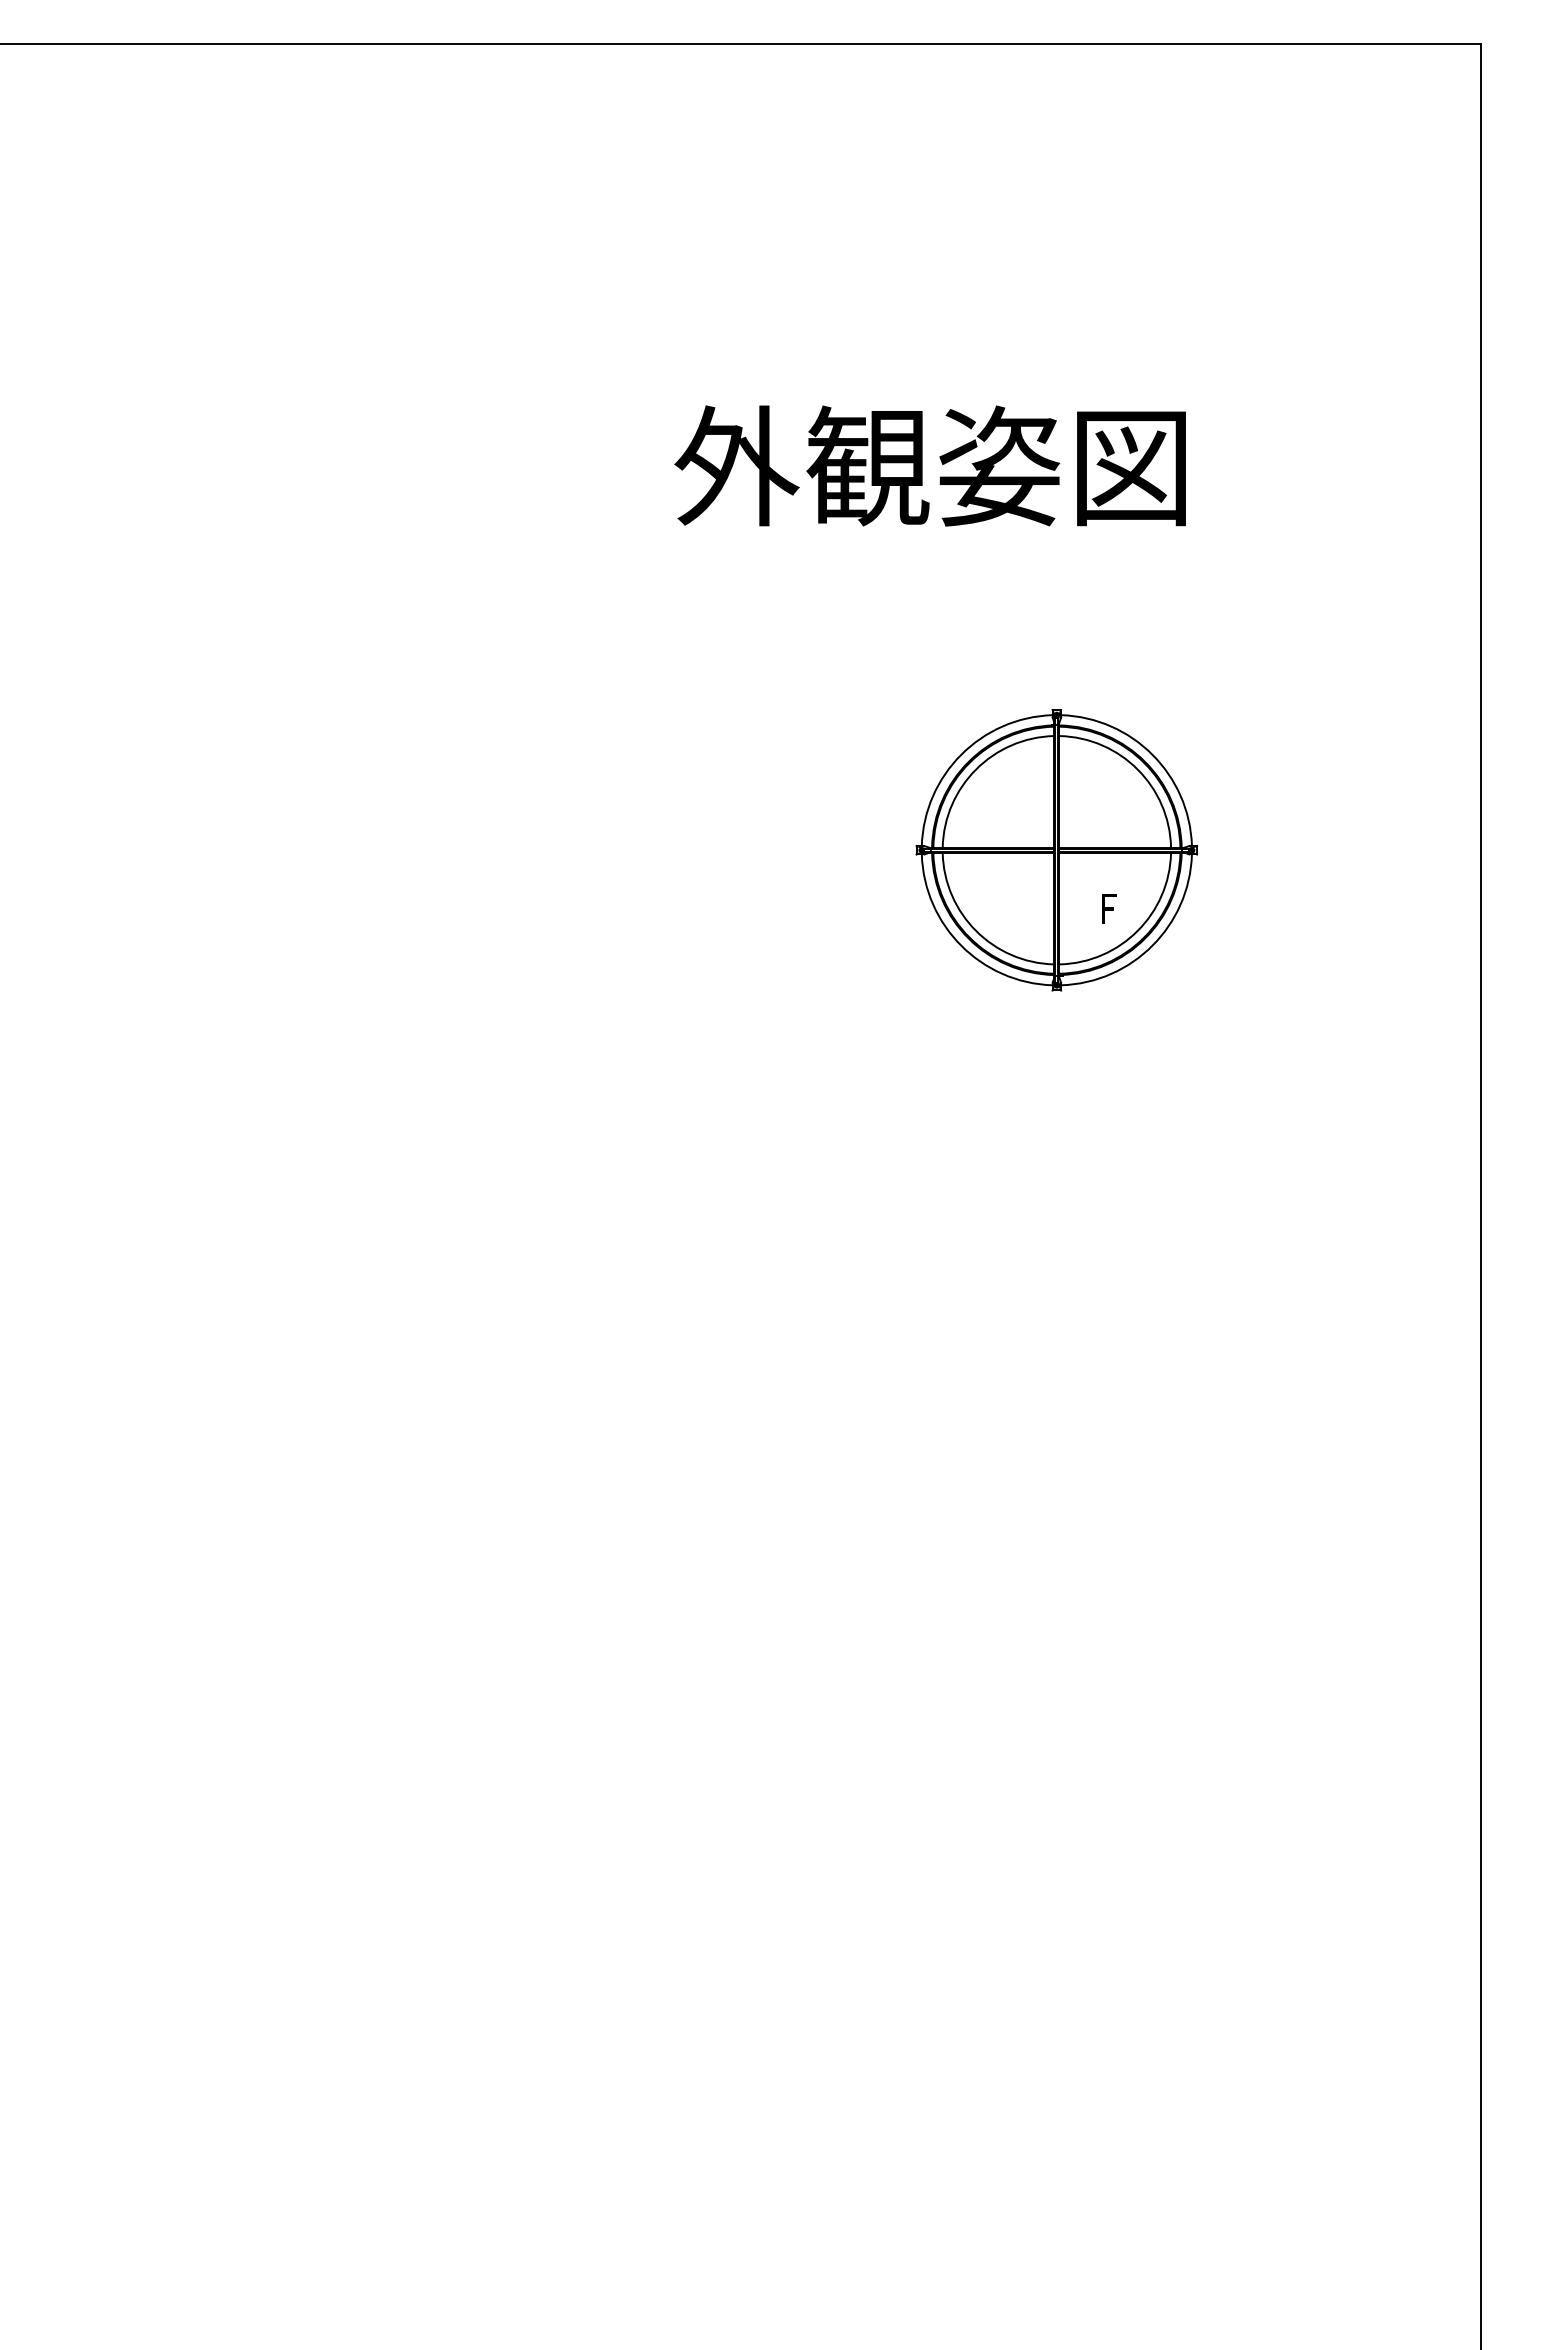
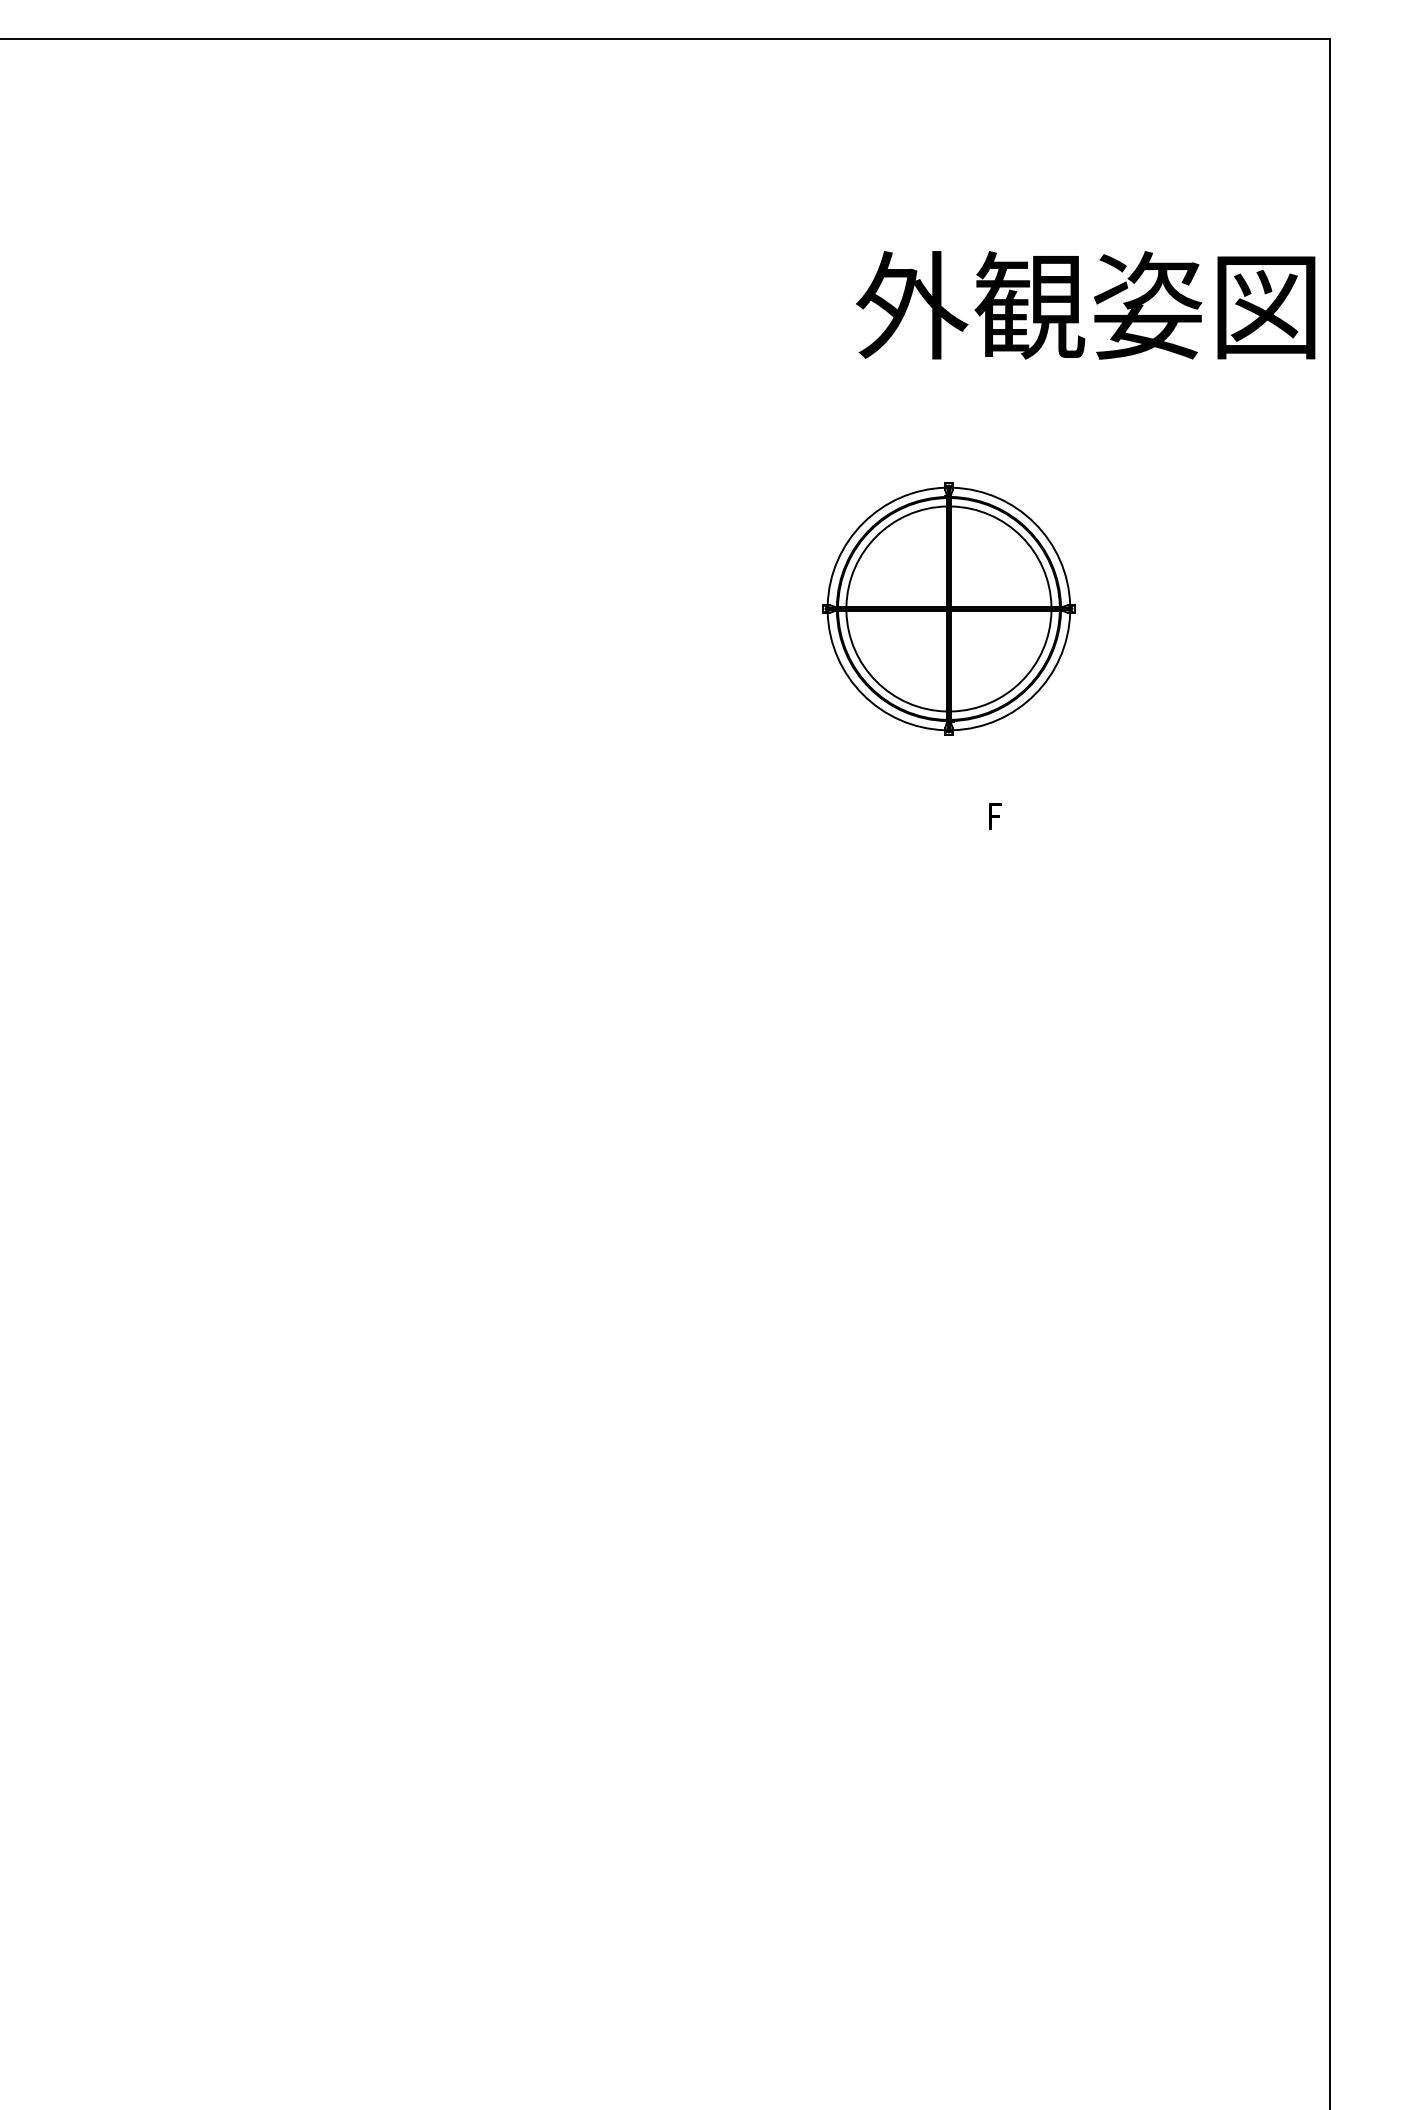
text: (929, 465) -> (1085, 304), moved
part: (1056, 850) -> (948, 609), moved

